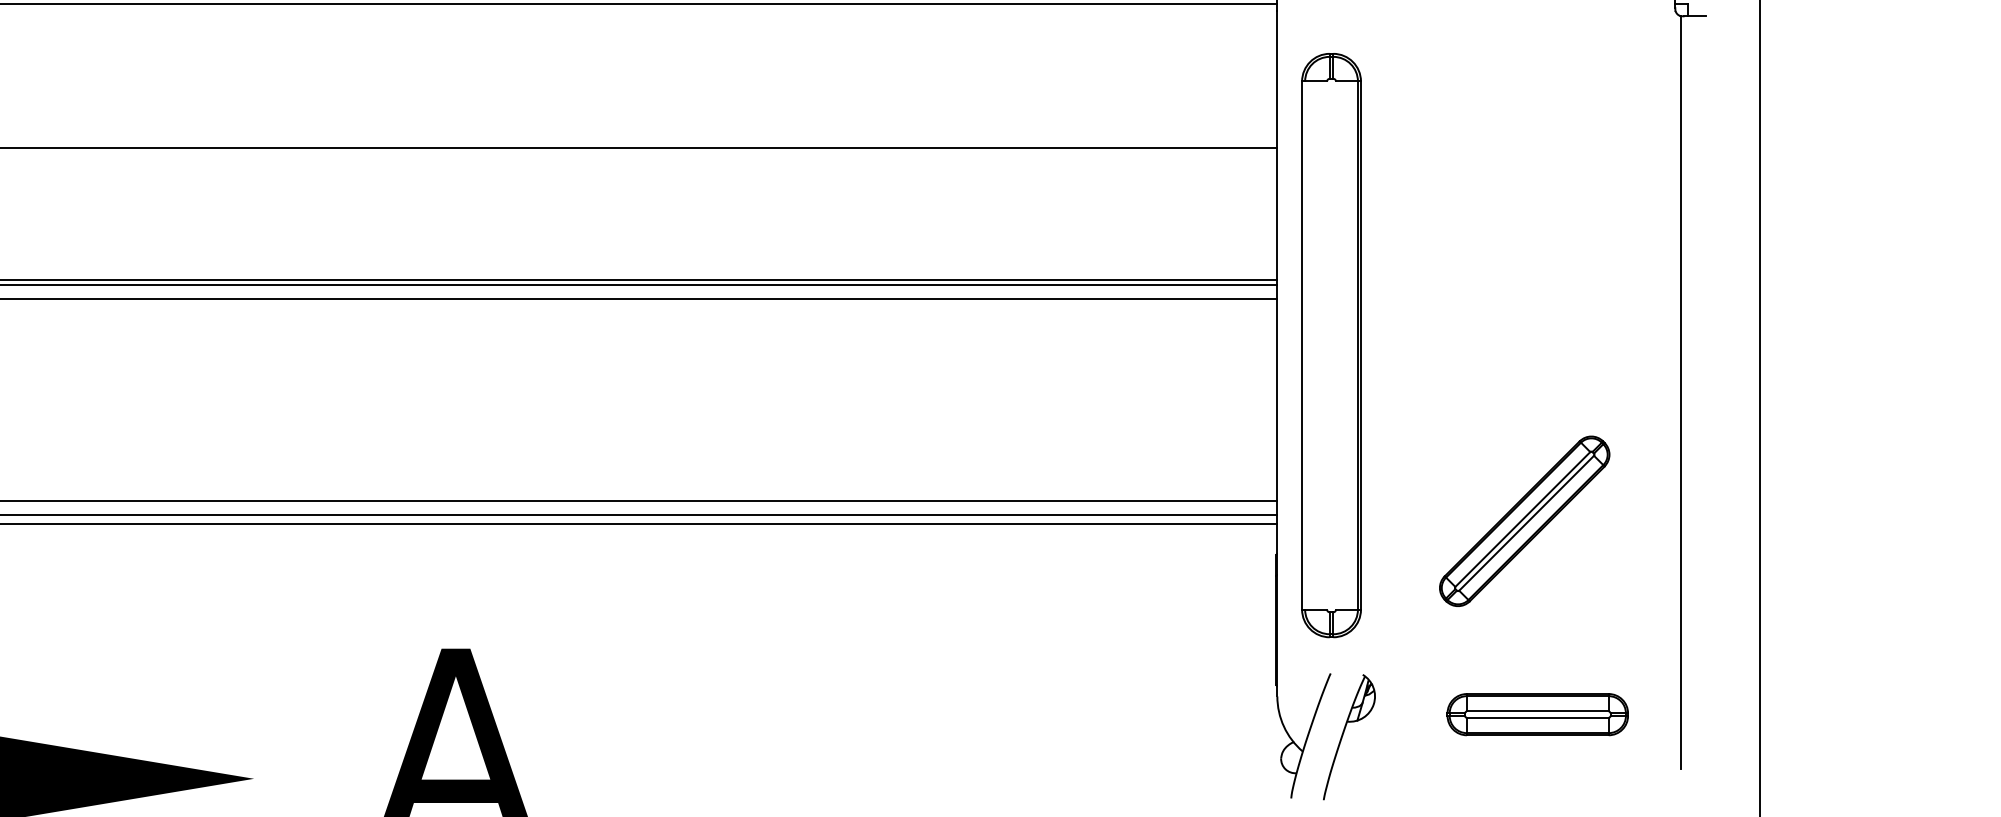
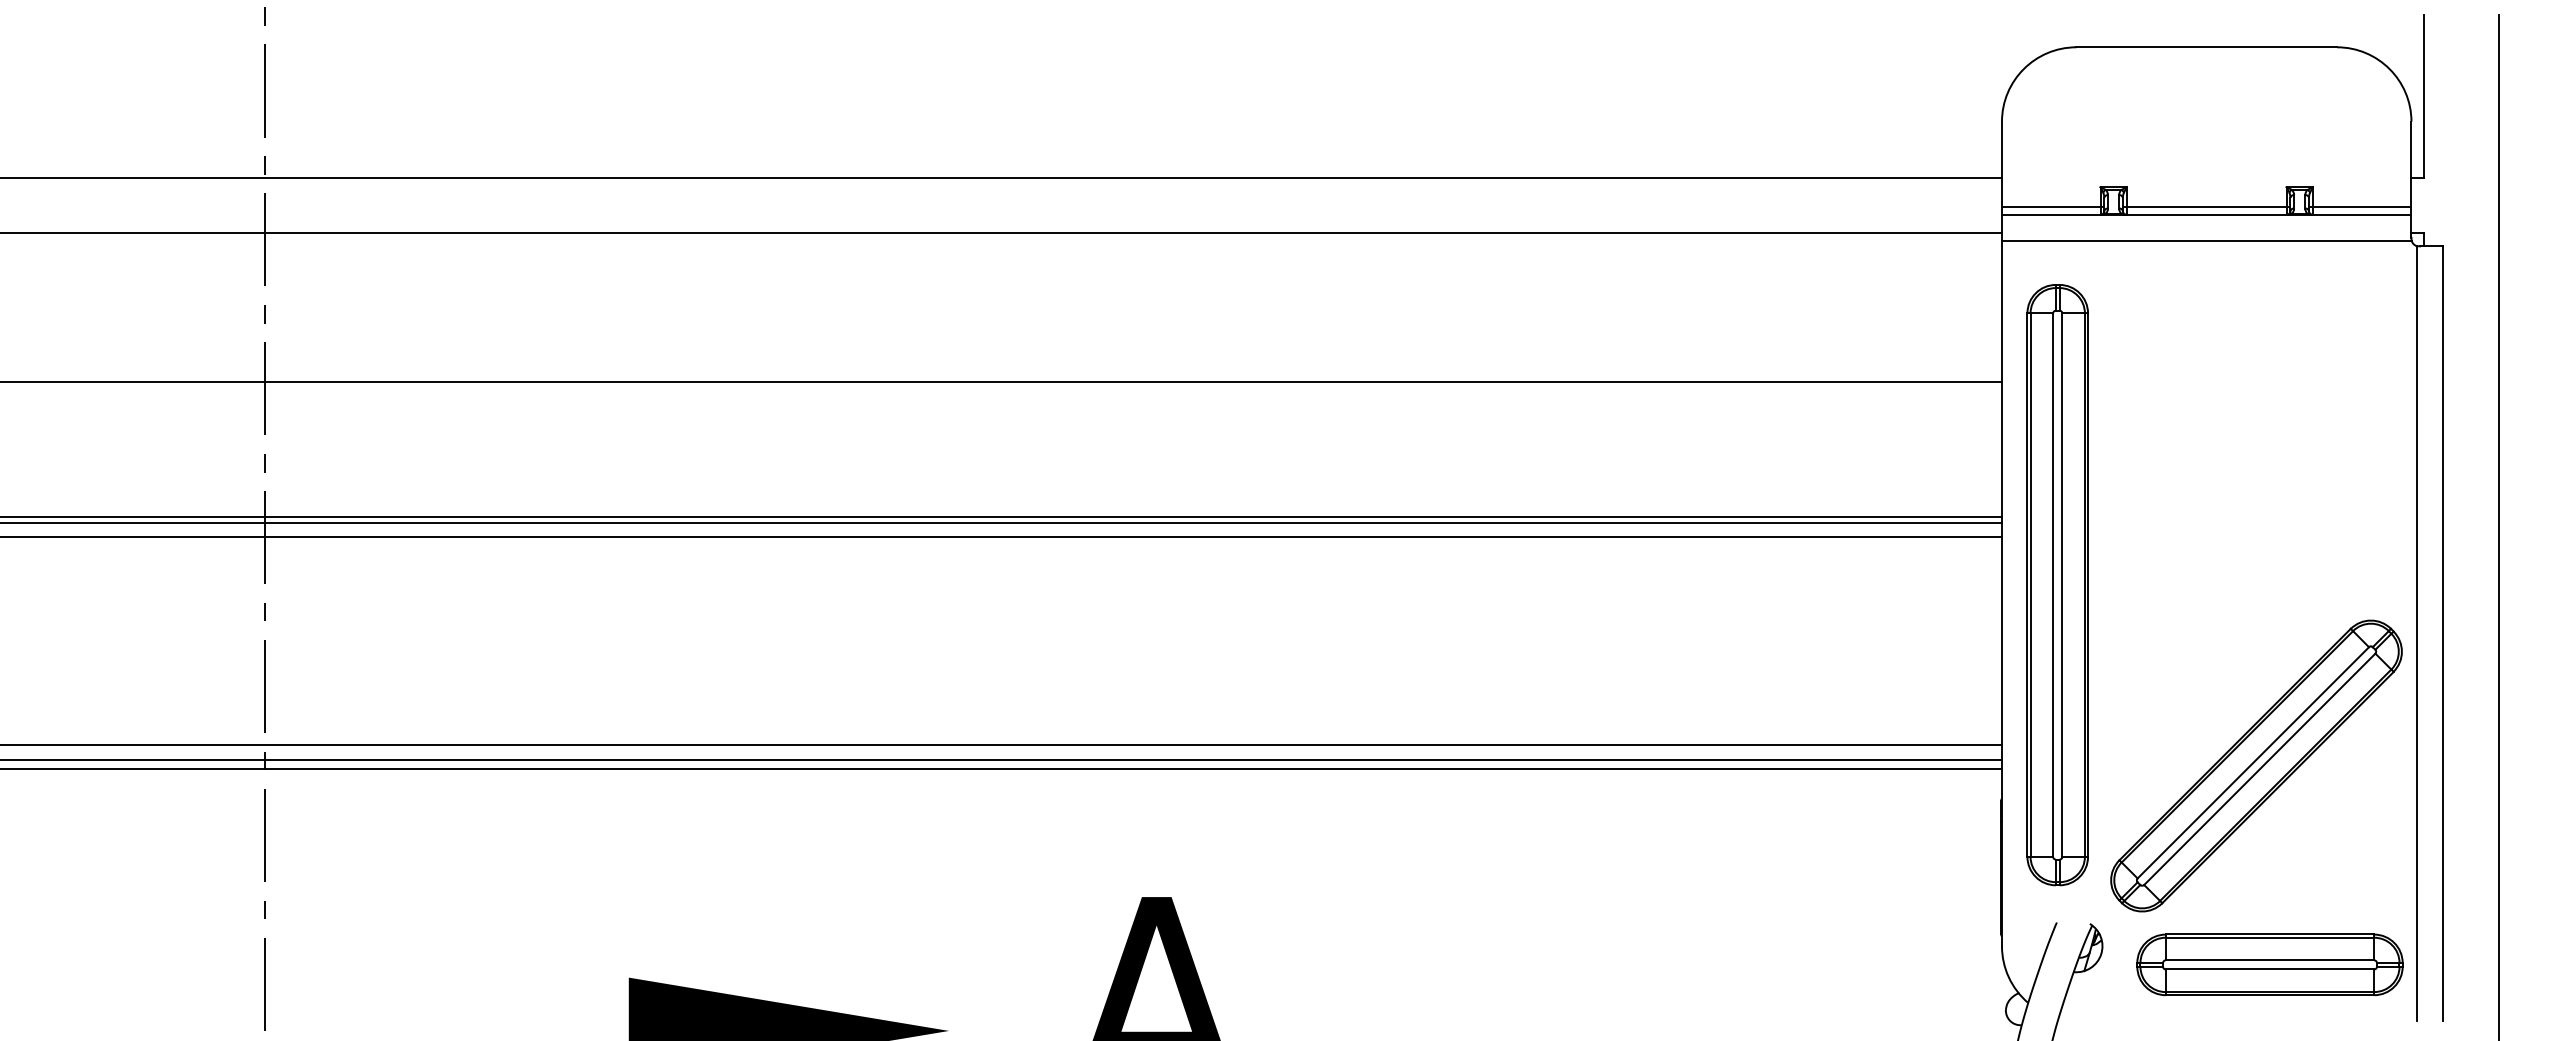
line: (1476, 10) -> (2206, 240), added
line: (1305, 344) -> (2030, 584), added
line: (1327, 344) -> (2053, 584), added
line: (1336, 344) -> (2062, 584), added
line: (1705, 392) -> (2442, 633), added
part: (1524, 520) -> (2256, 765), size x1.67
part: (1537, 714) -> (2269, 964), size x1.43

